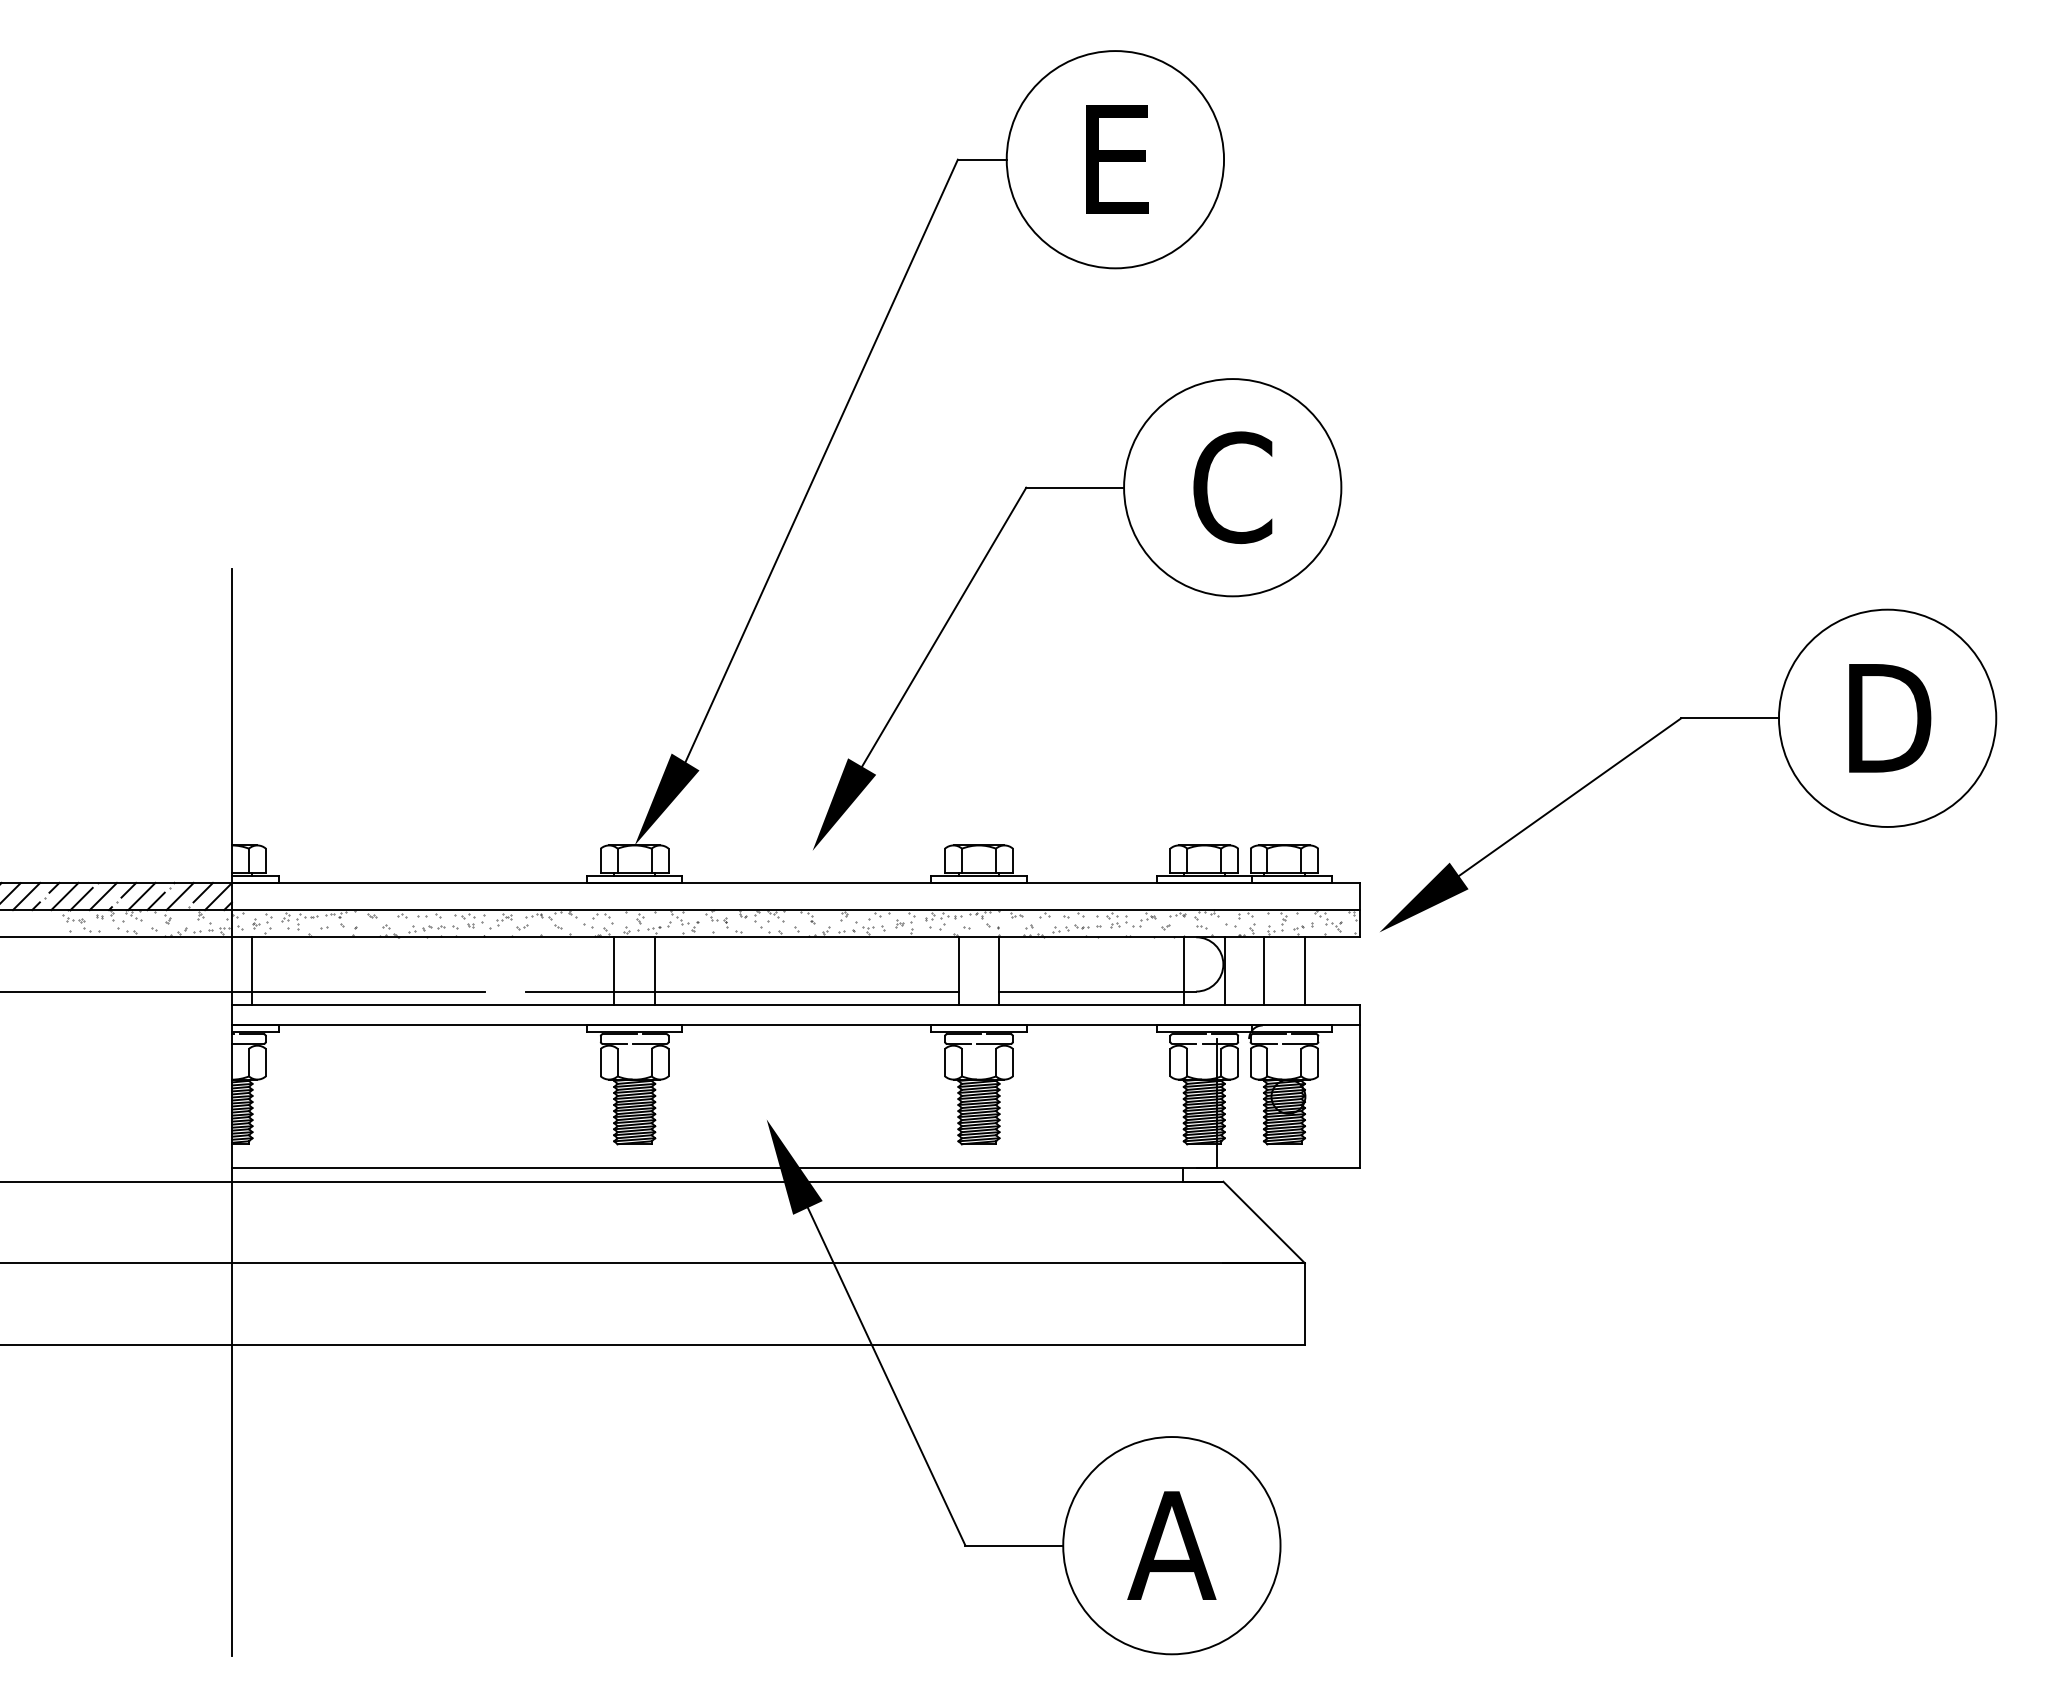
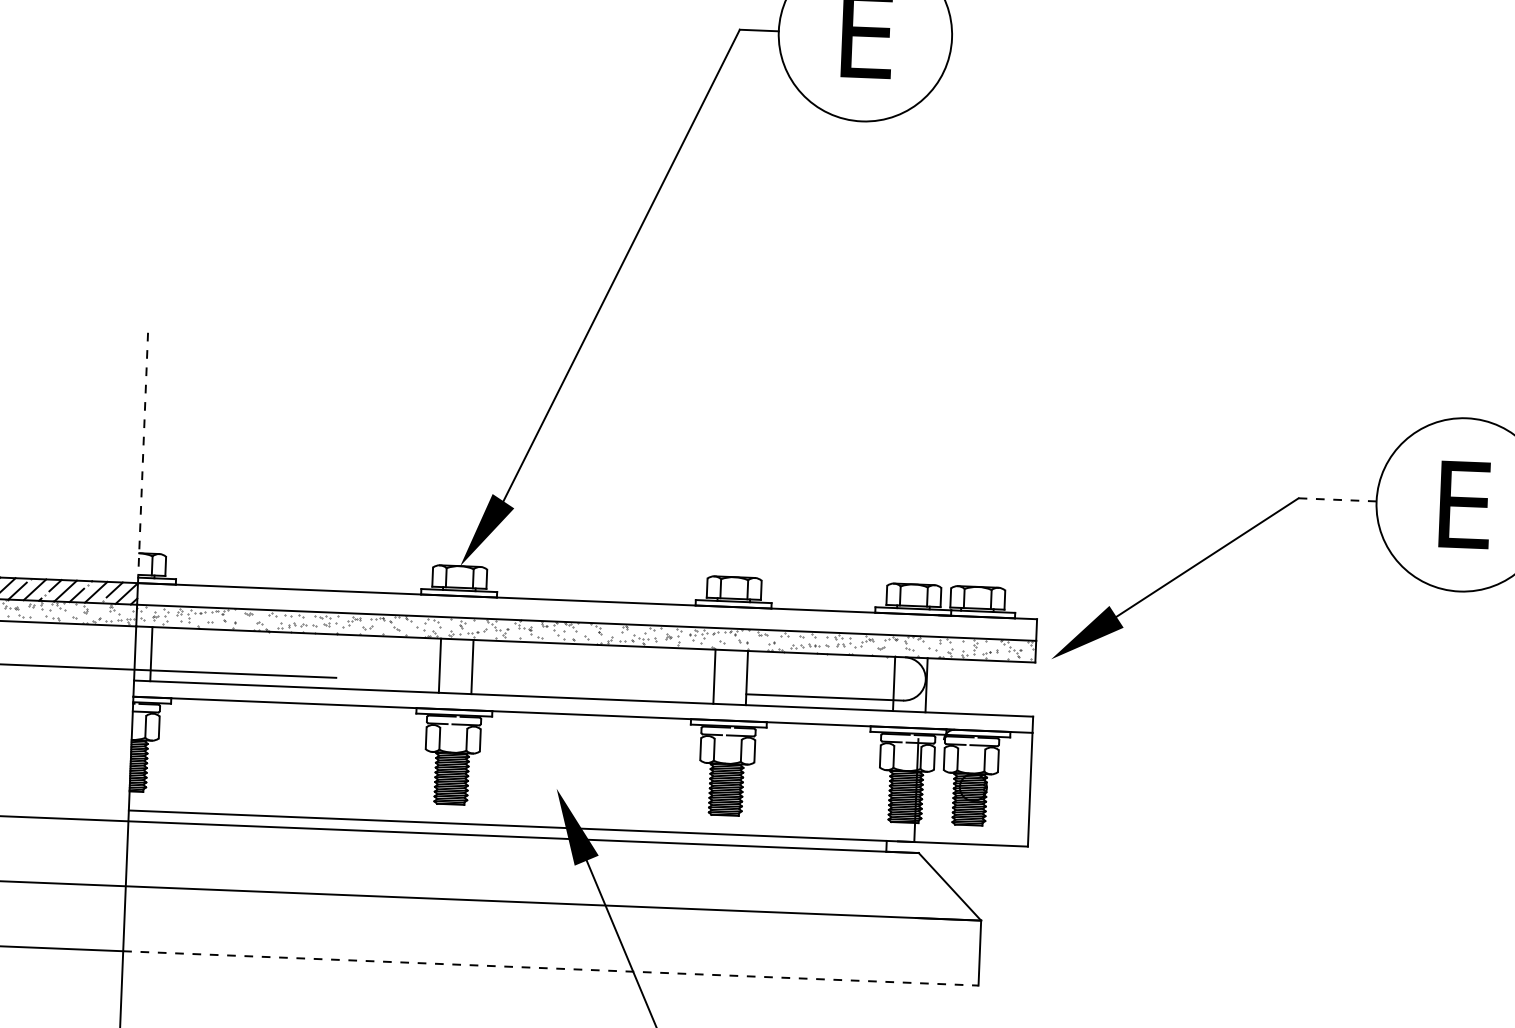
part: (1145, 554) -> (876, 350), removed
line: (1730, 718) -> (1337, 500), solid -> dashed
text: (1890, 718) -> (1465, 505), D -> E
line: (232, 725) -> (143, 457), solid -> dashed
line: (1264, 971) -> (958, 686), removed
line: (1304, 971) -> (990, 688), removed
line: (741, 991) -> (540, 685), removed
line: (768, 1344) -> (550, 968), solid -> dashed

